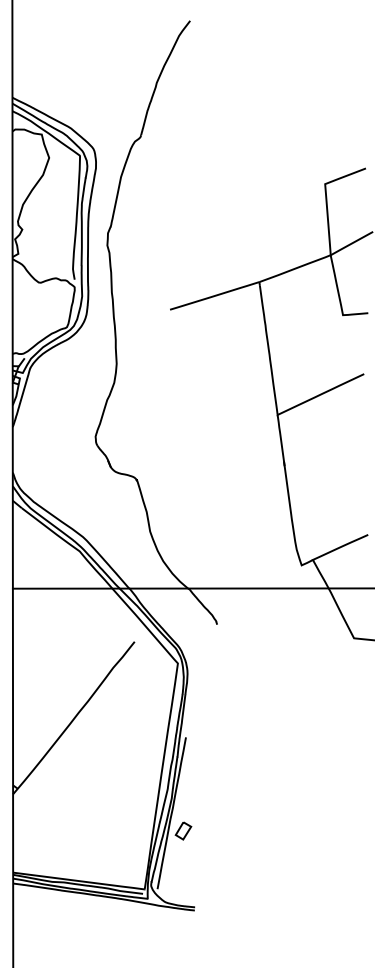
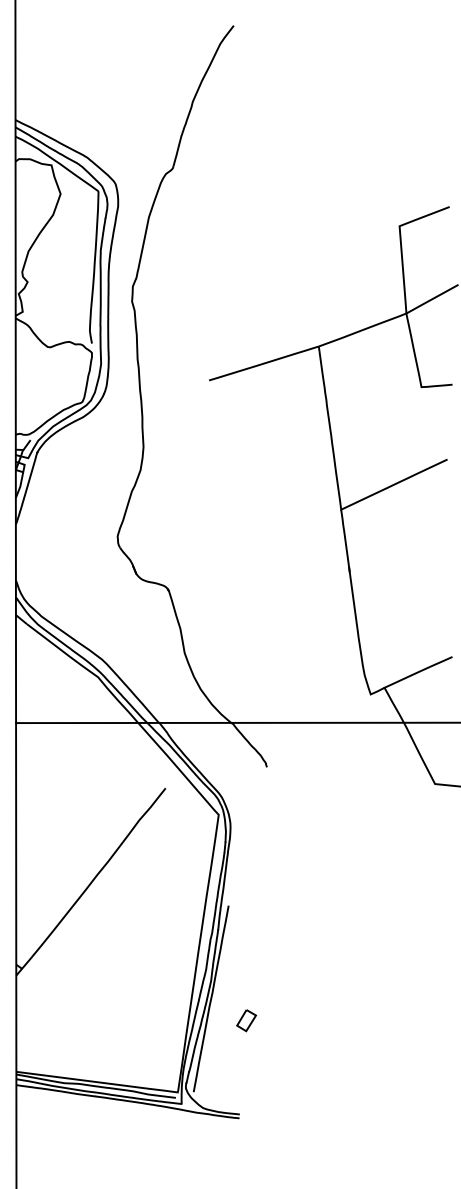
part: (183, 830) -> (246, 1020), moved

